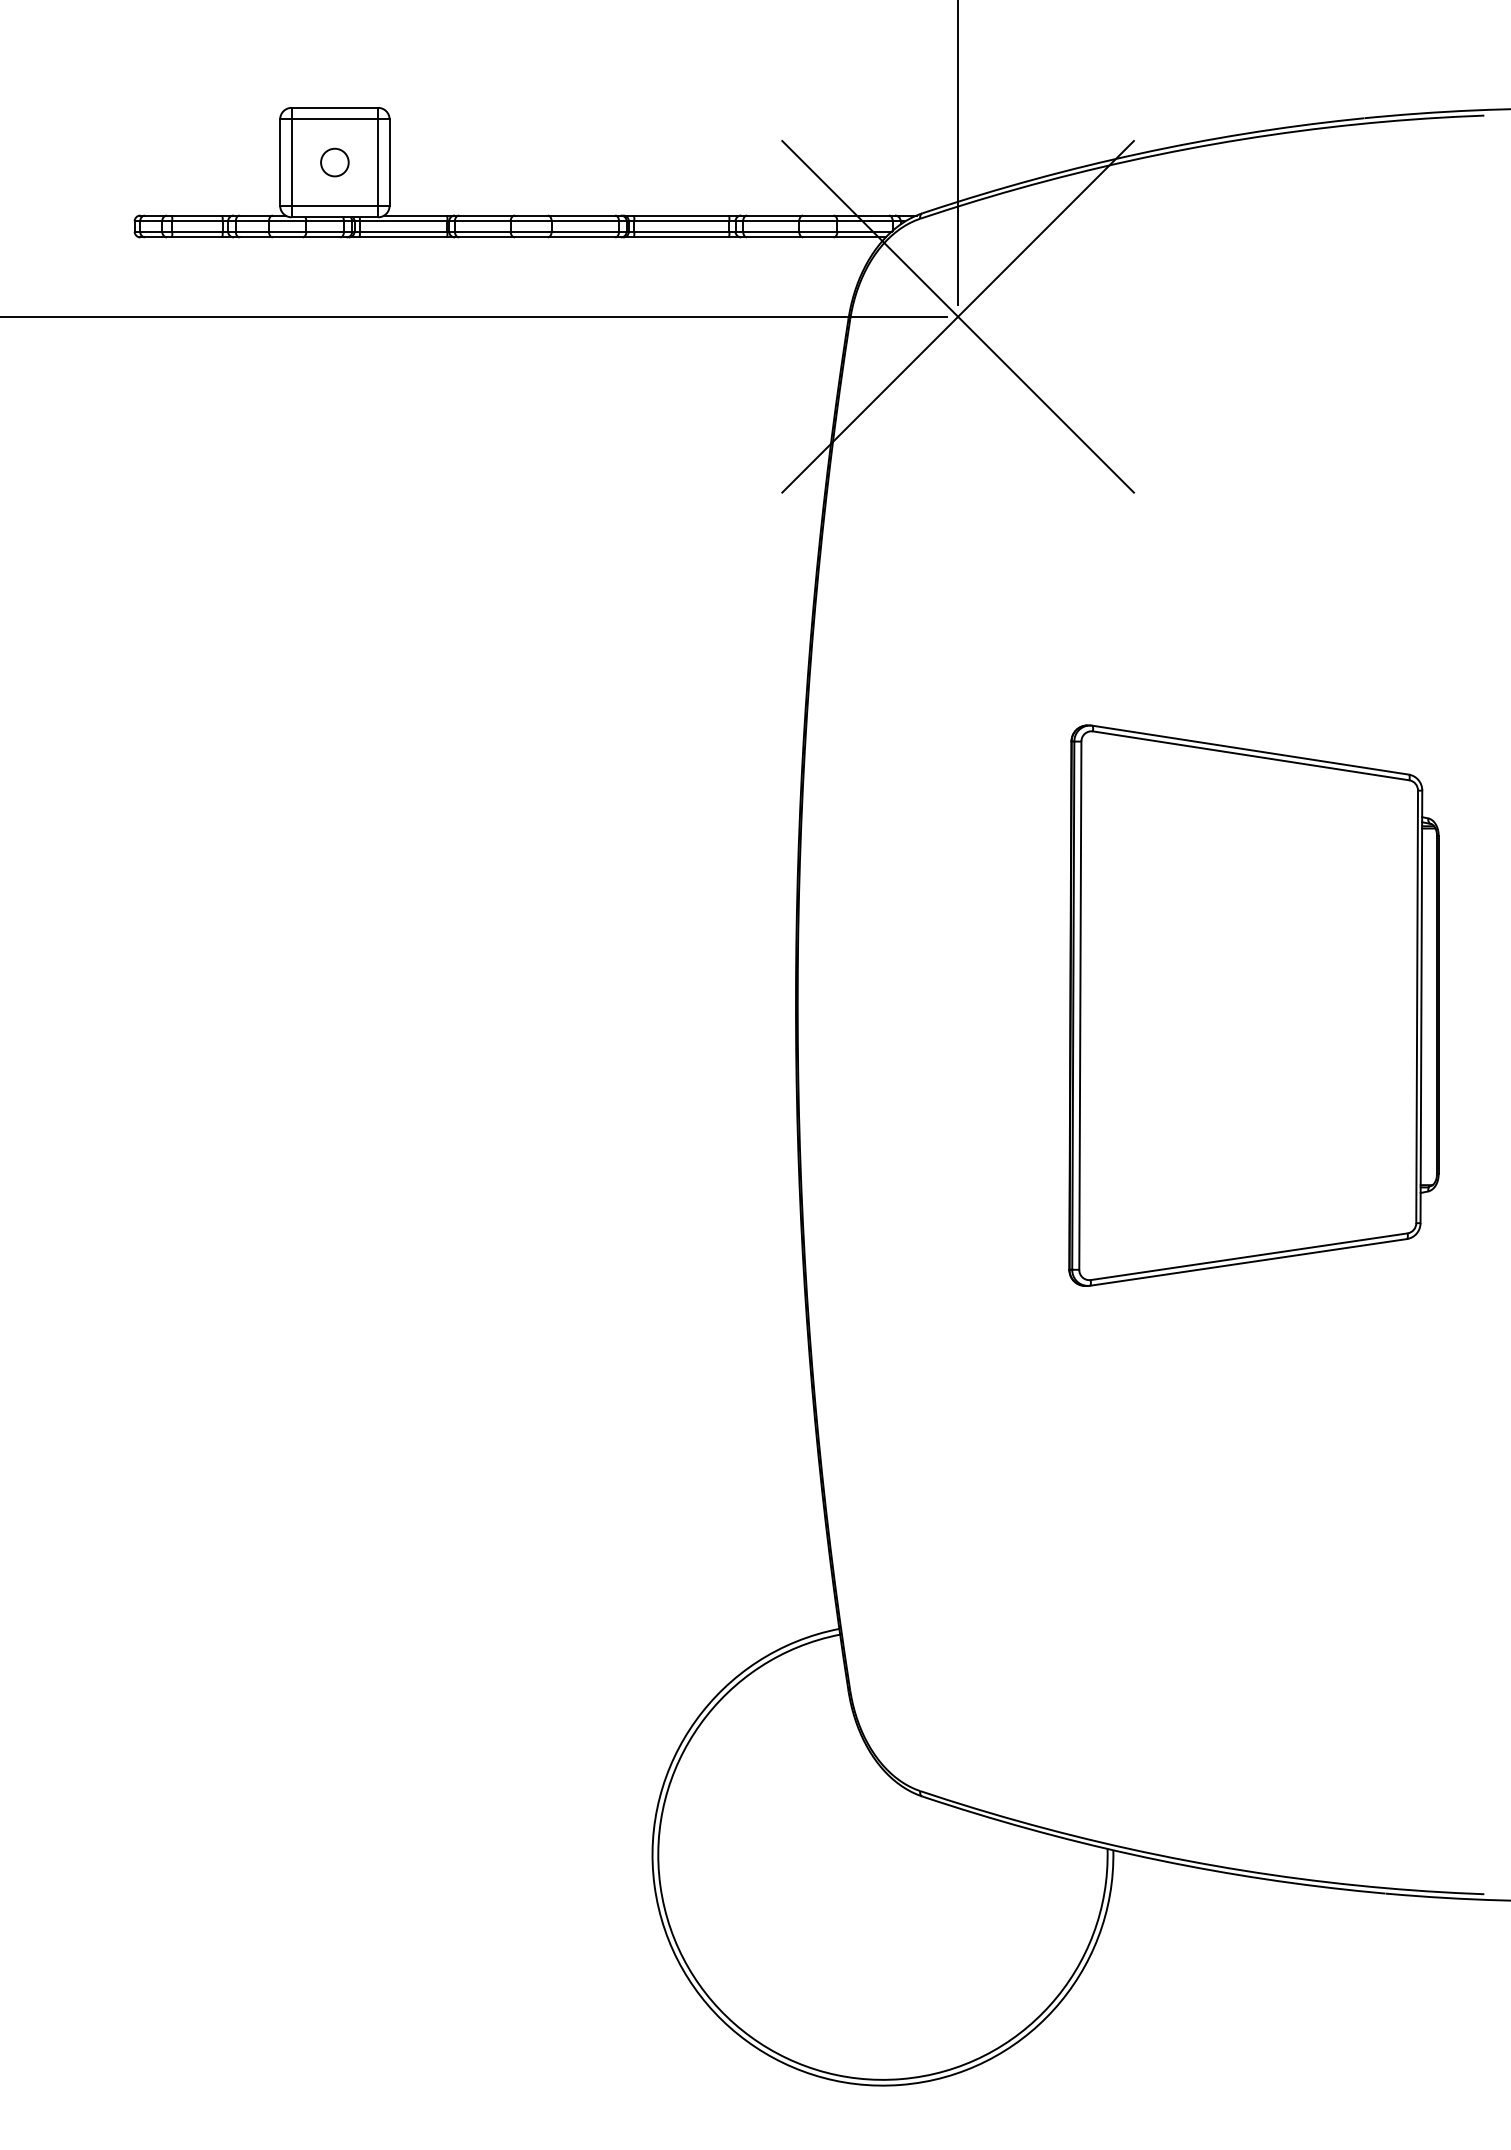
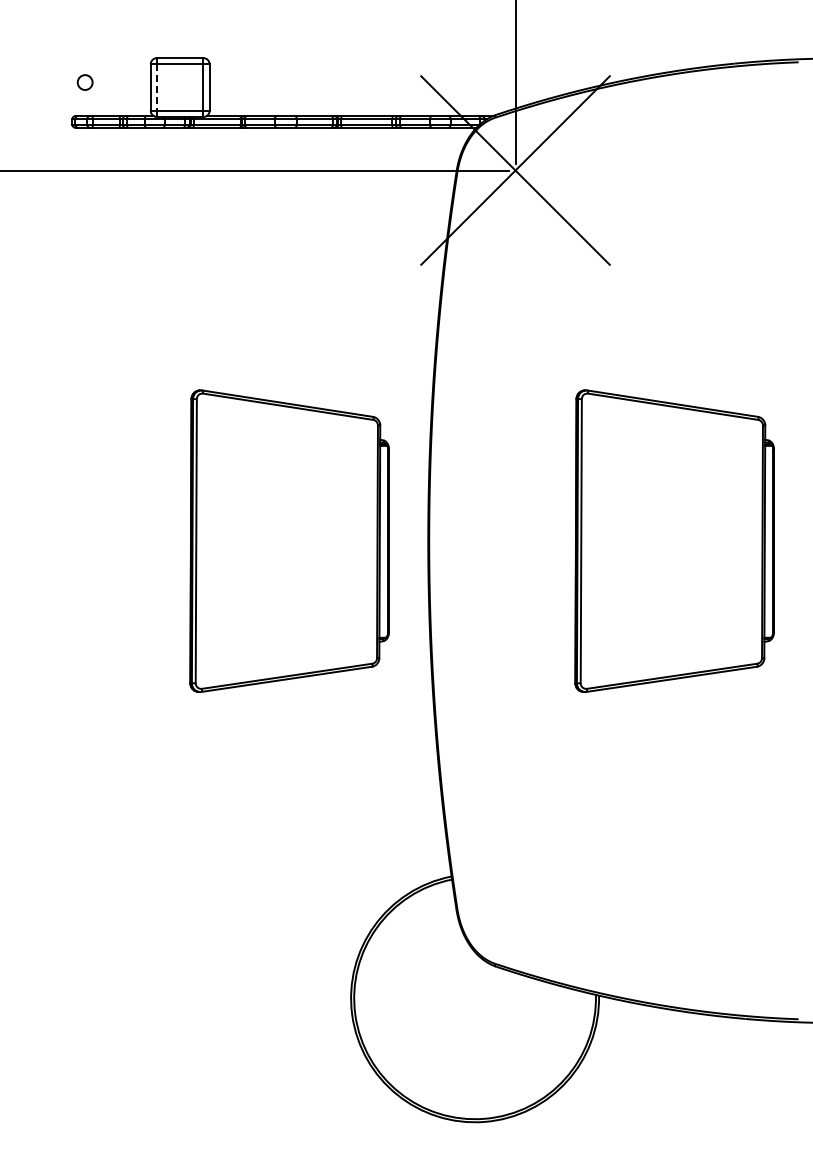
circle: (333, 162) -> (84, 82), moved
line: (290, 164) -> (156, 88), solid -> dashed
part: (538, 1004) -> (289, 540), added

